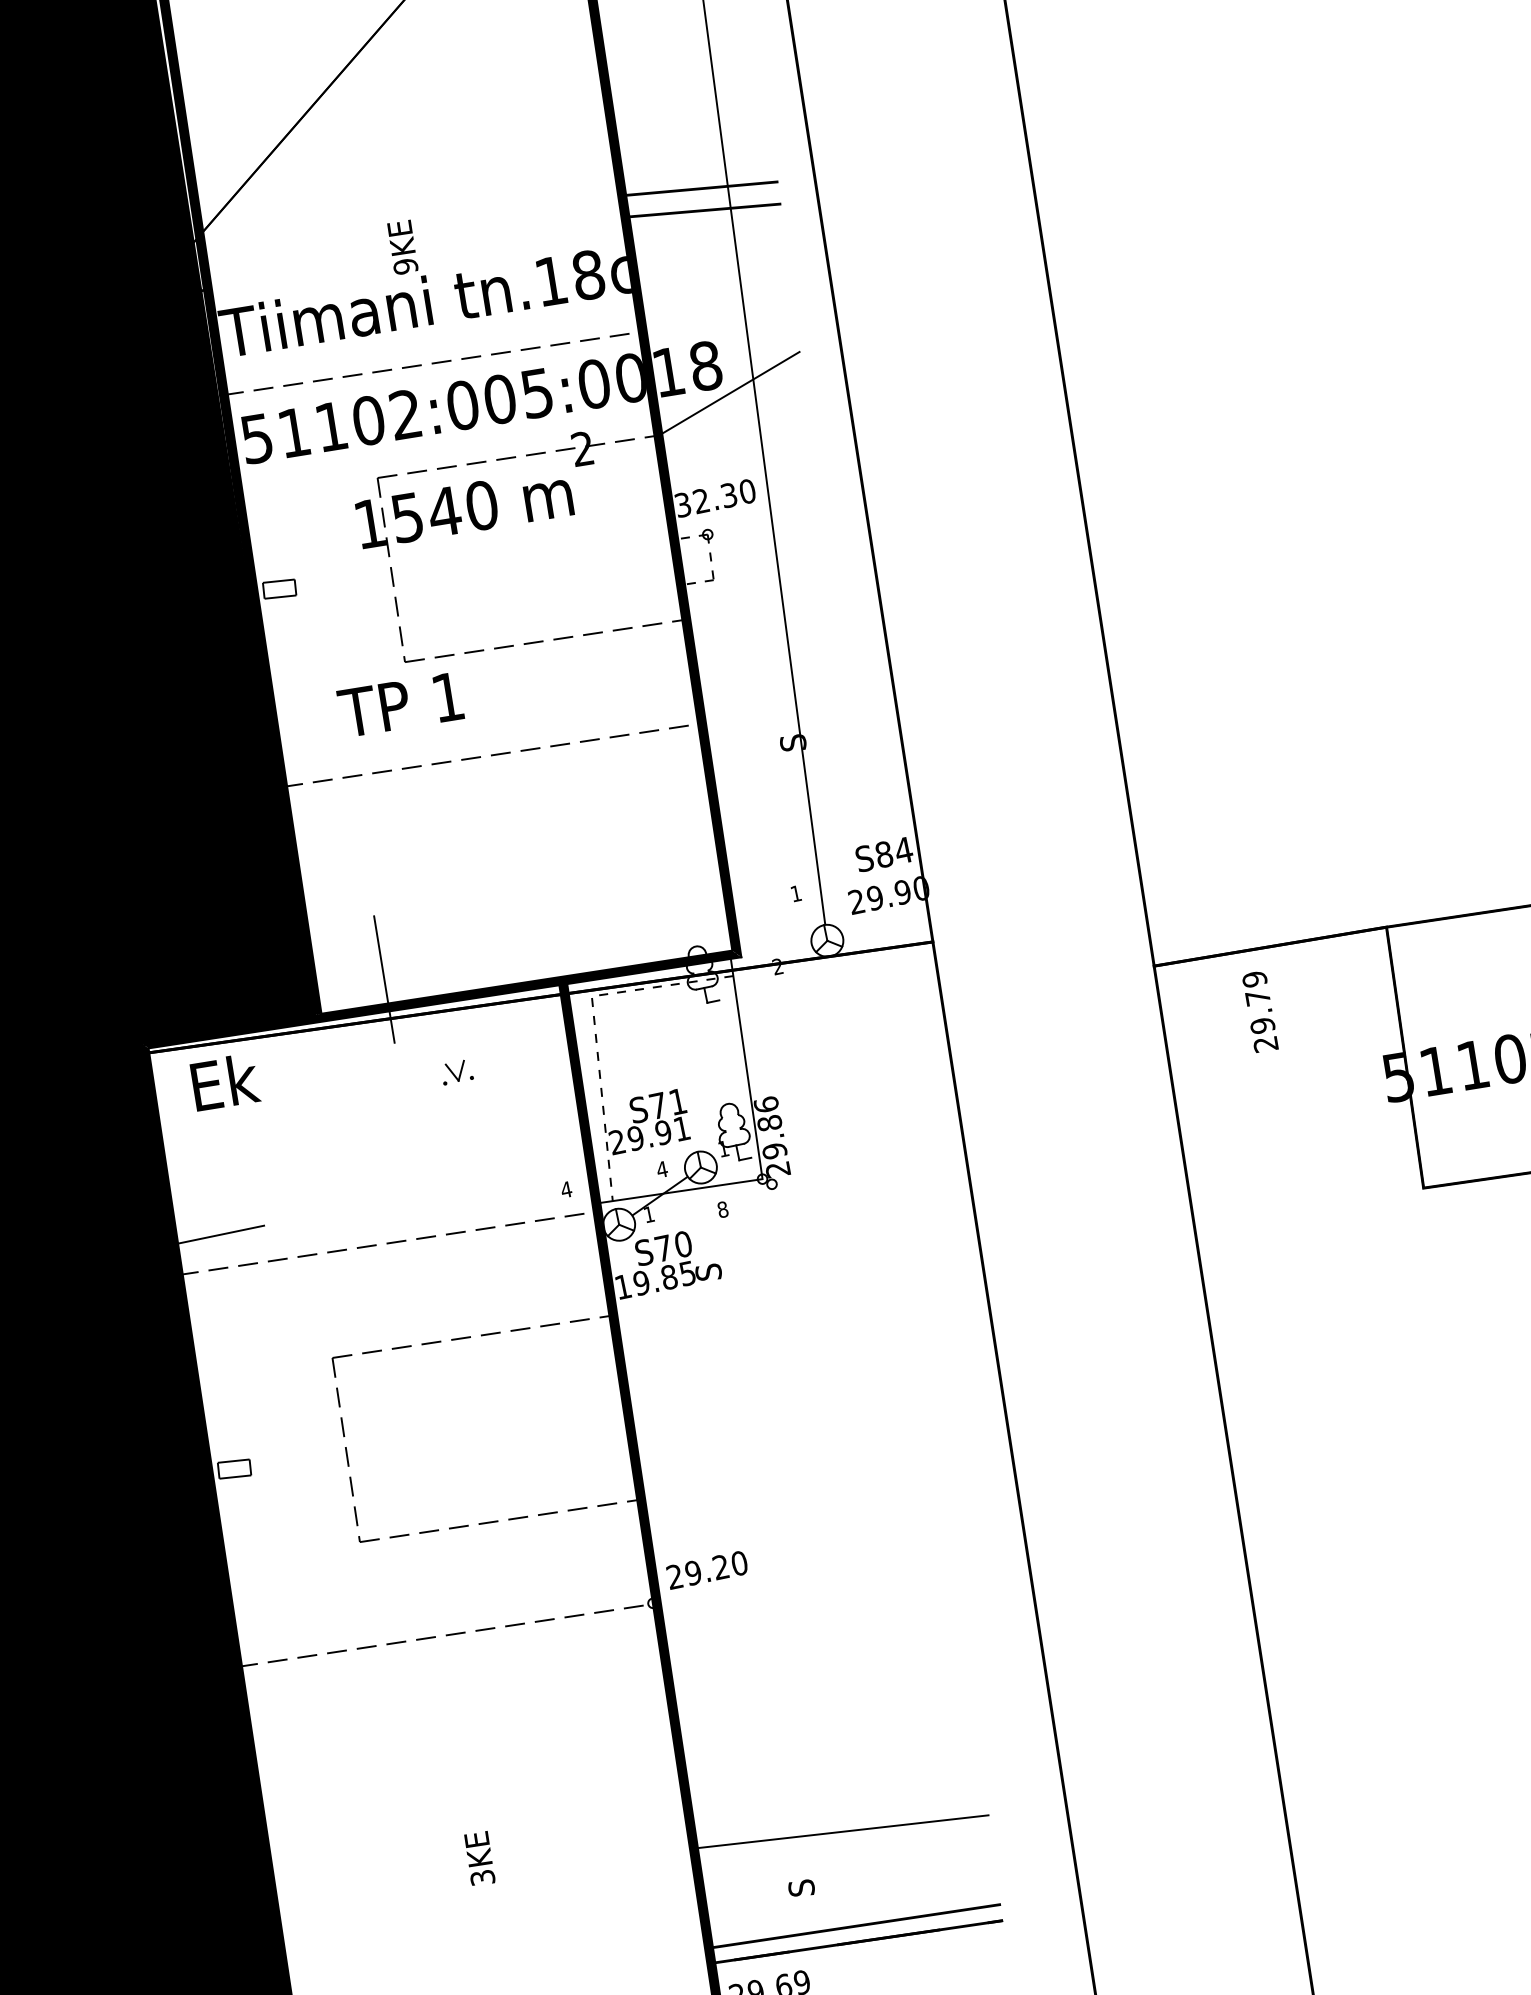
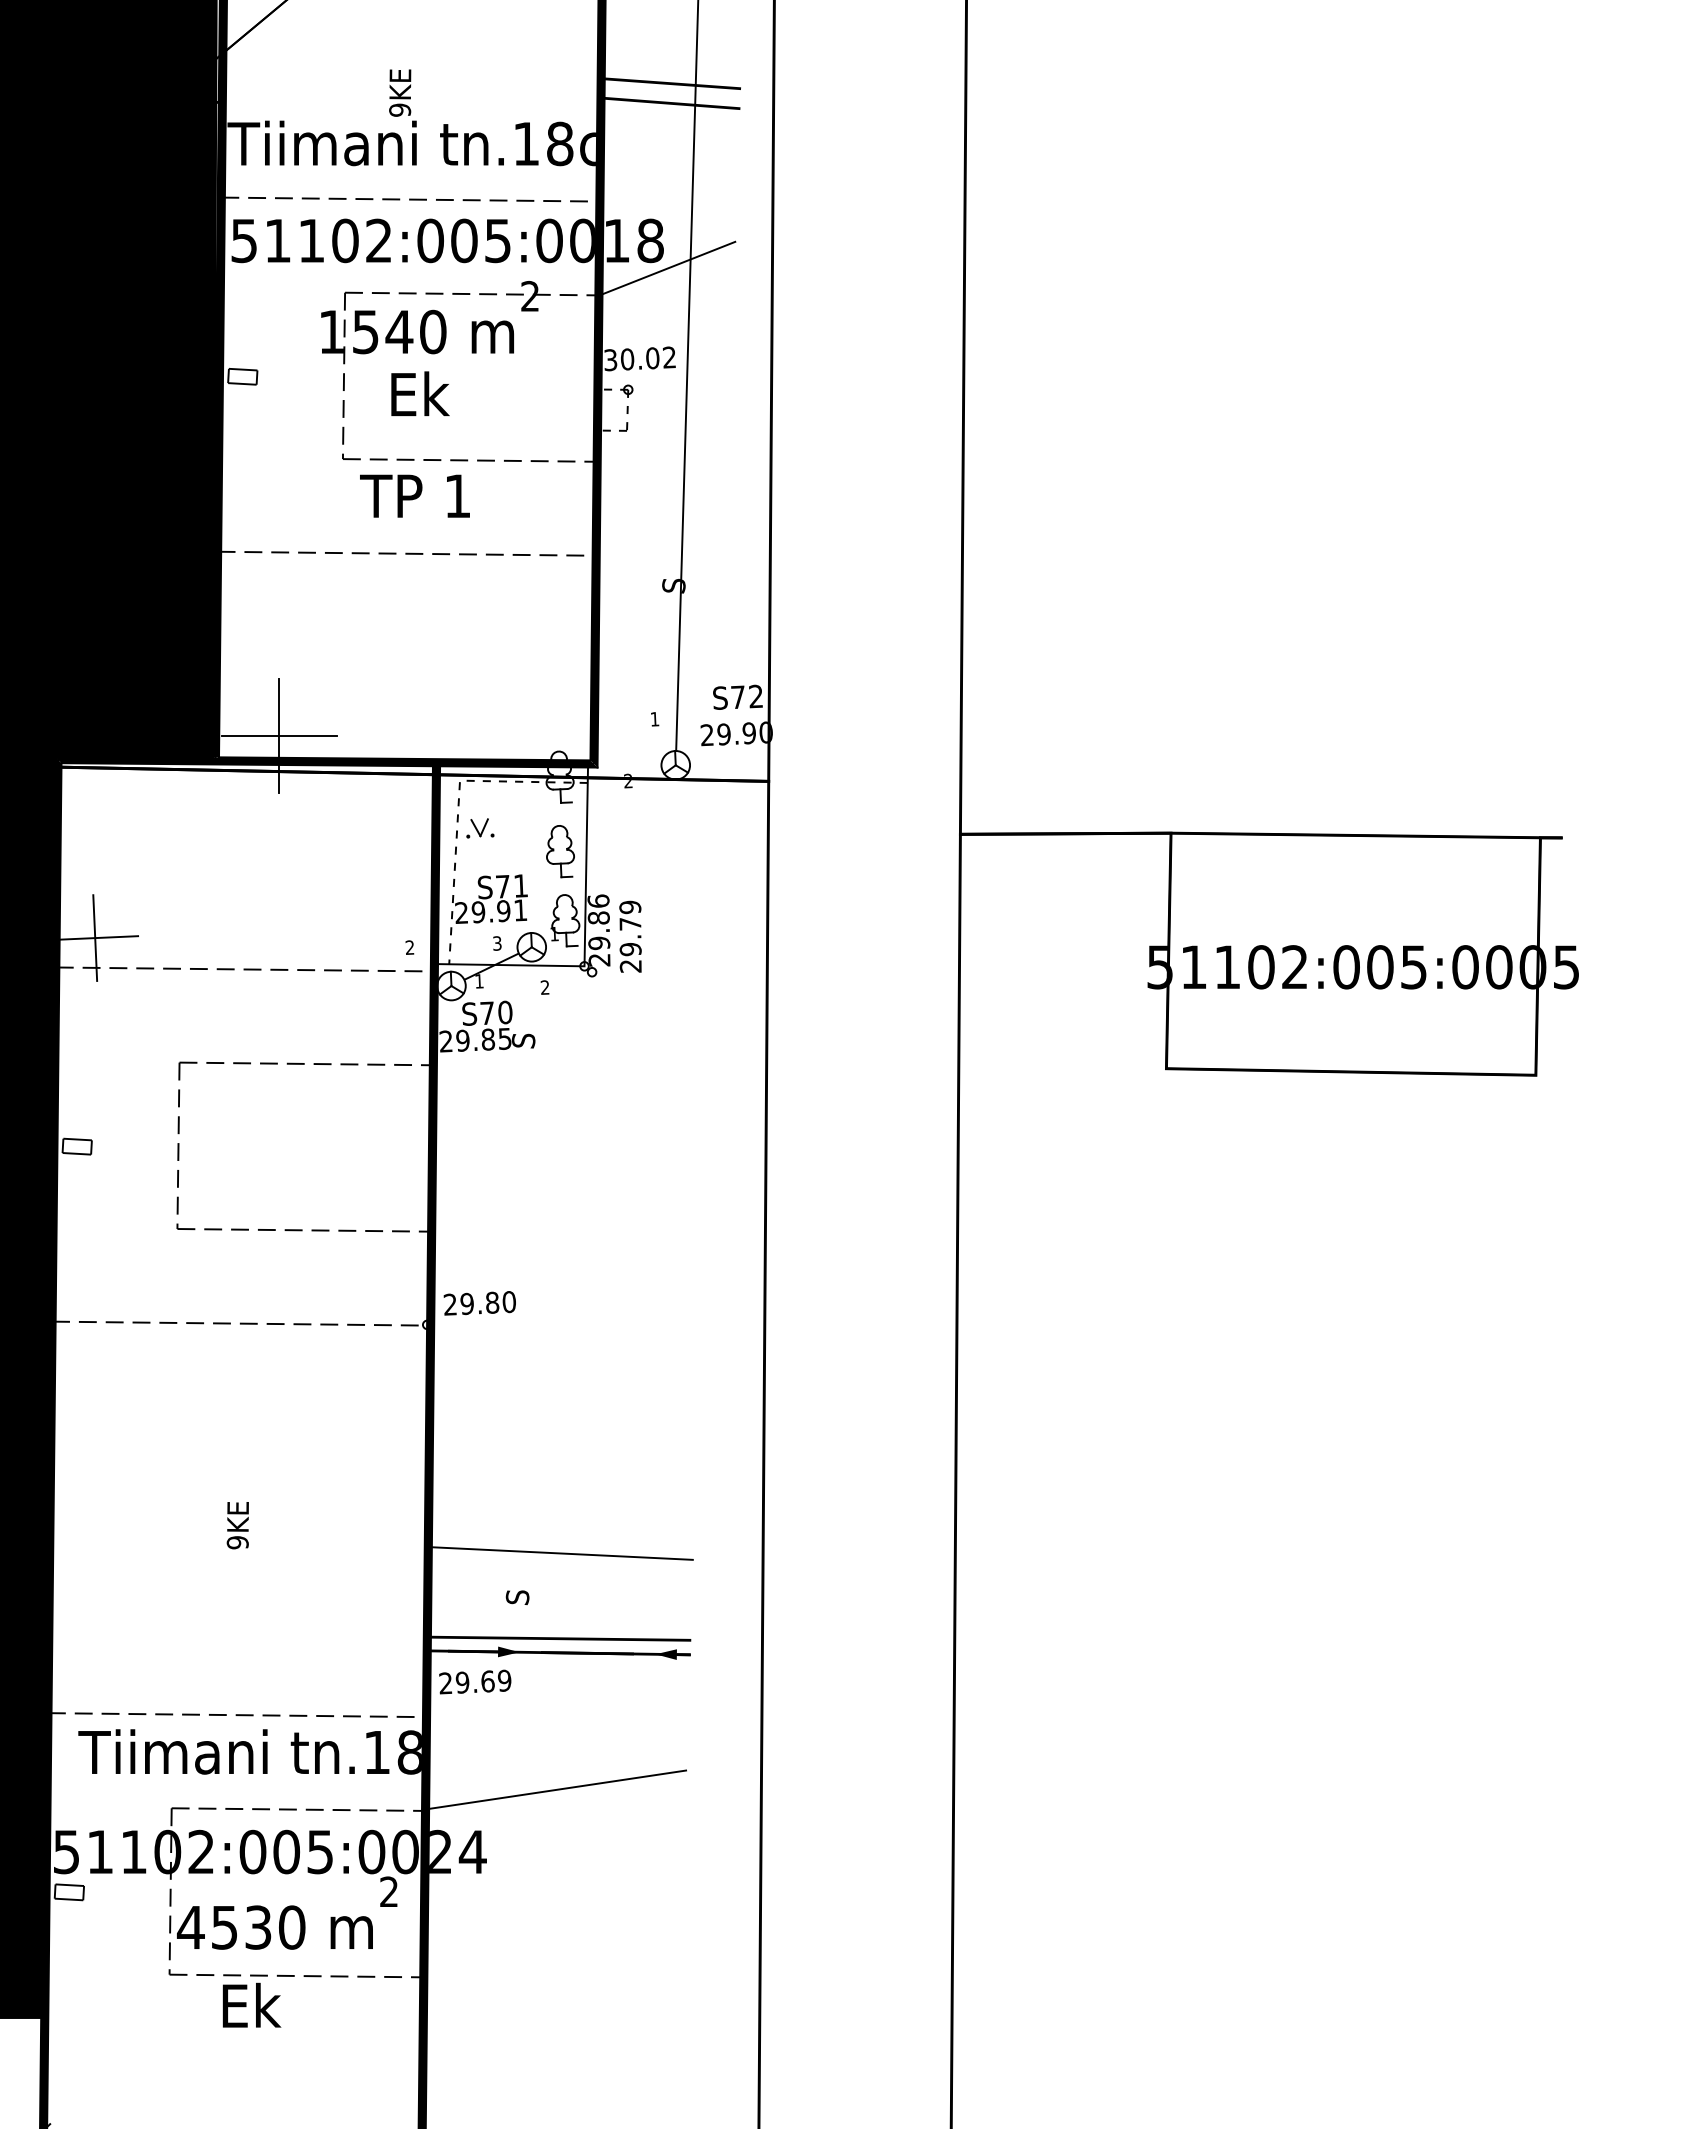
text: (724, 496) -> (648, 358), 32.30 -> 30.02
text: (399, 704) -> (414, 495), moved
text: (894, 851) -> (747, 696), S84 -> S72
line: (384, 979) -> (279, 736), added
text: (1260, 1011) -> (630, 936), moved
part: (715, 1056) -> (560, 851), added
part: (457, 1072) -> (480, 828), moved
text: (225, 1081) -> (420, 393), moved
text: (662, 1169) -> (497, 943), 4 -> 3
text: (565, 1189) -> (409, 947), 4 -> 2
text: (722, 1209) -> (544, 987), 8 -> 2
line: (217, 1234) -> (95, 937), added
text: (622, 1287) -> (445, 1041), 19.85 -> 29.85
text: (721, 1566) -> (492, 1302), 29.20 -> 29.80
text: (482, 1877) -> (237, 1542), 3KE -> 9KE
fill: (975, 1924) -> (665, 1654), added
fill: (801, 1949) -> (508, 1651), added

